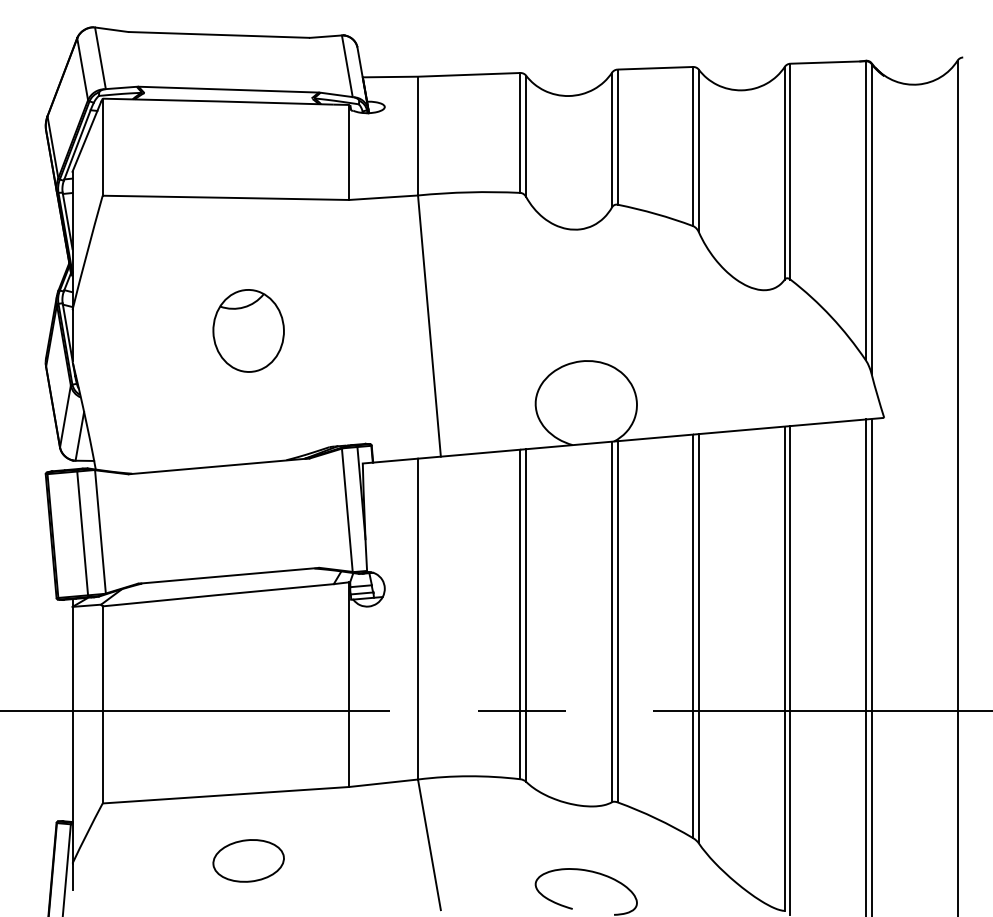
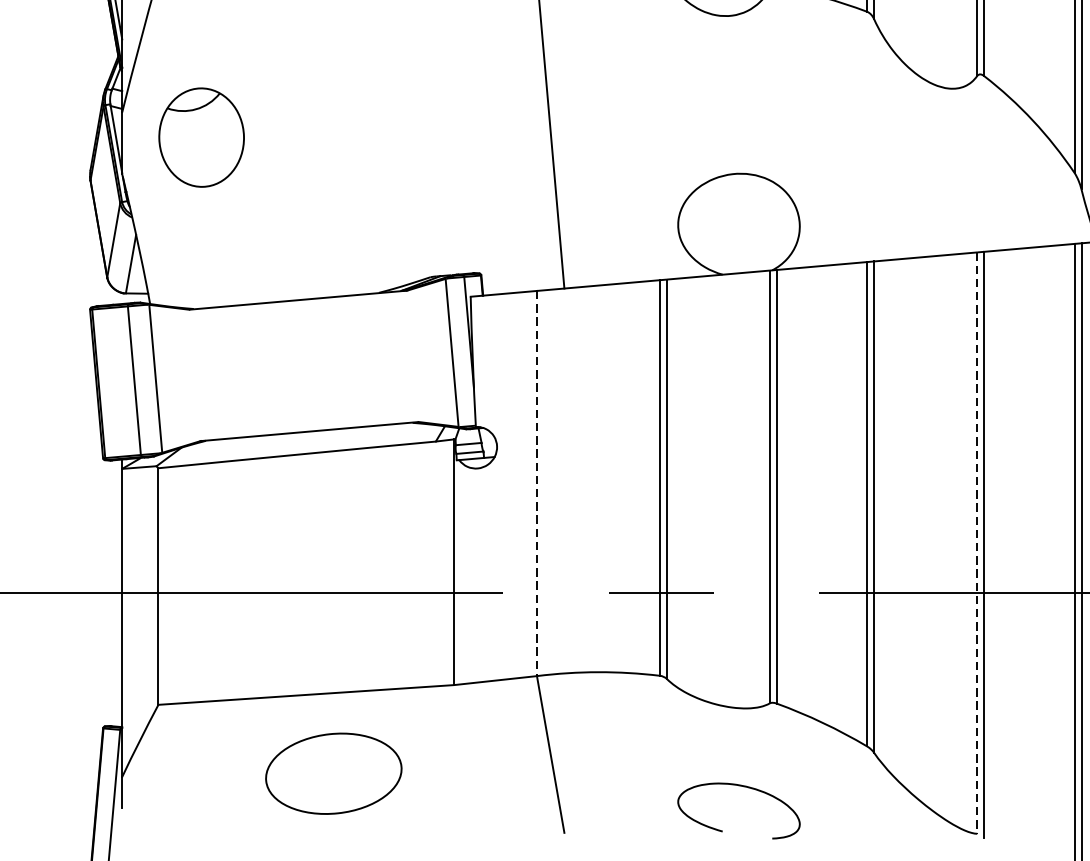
part: (248, 330) -> (201, 137), moved
line: (418, 619) -> (537, 484), solid -> dashed
line: (784, 669) -> (976, 544), solid -> dashed
part: (248, 860) -> (333, 773), size x1.6

